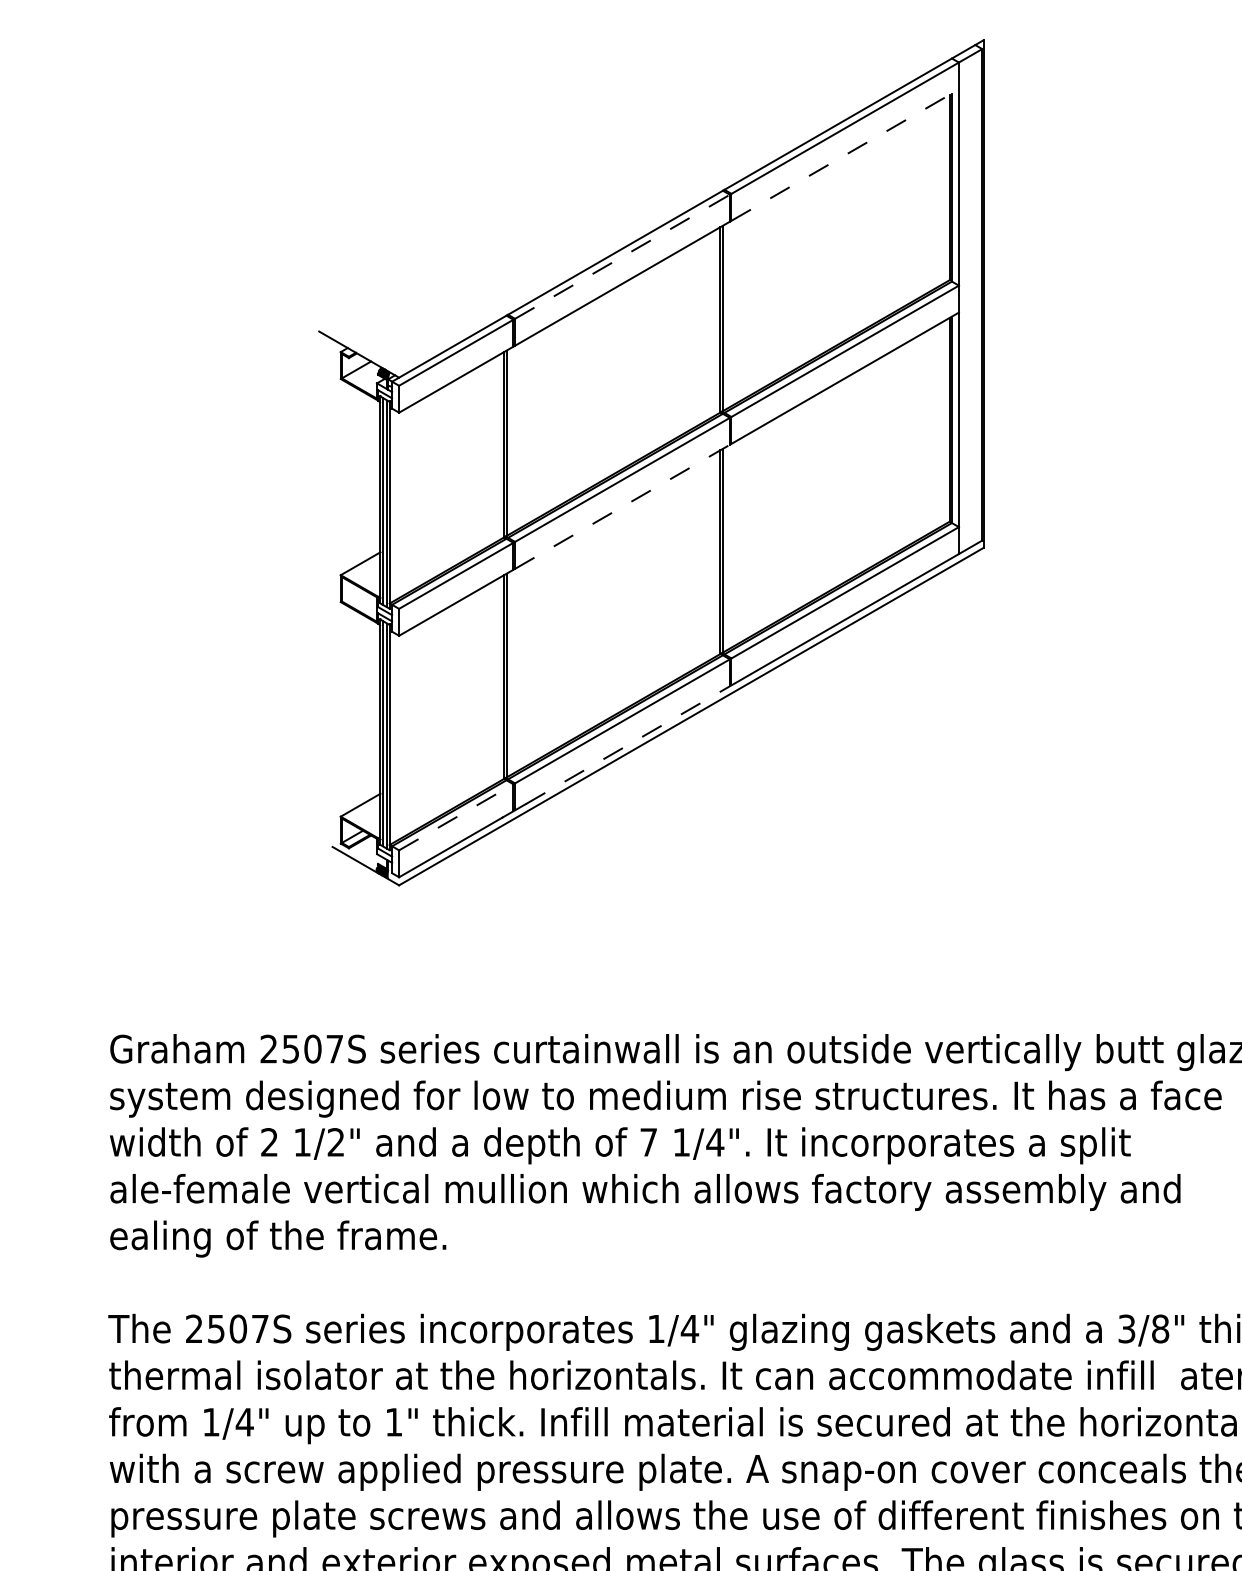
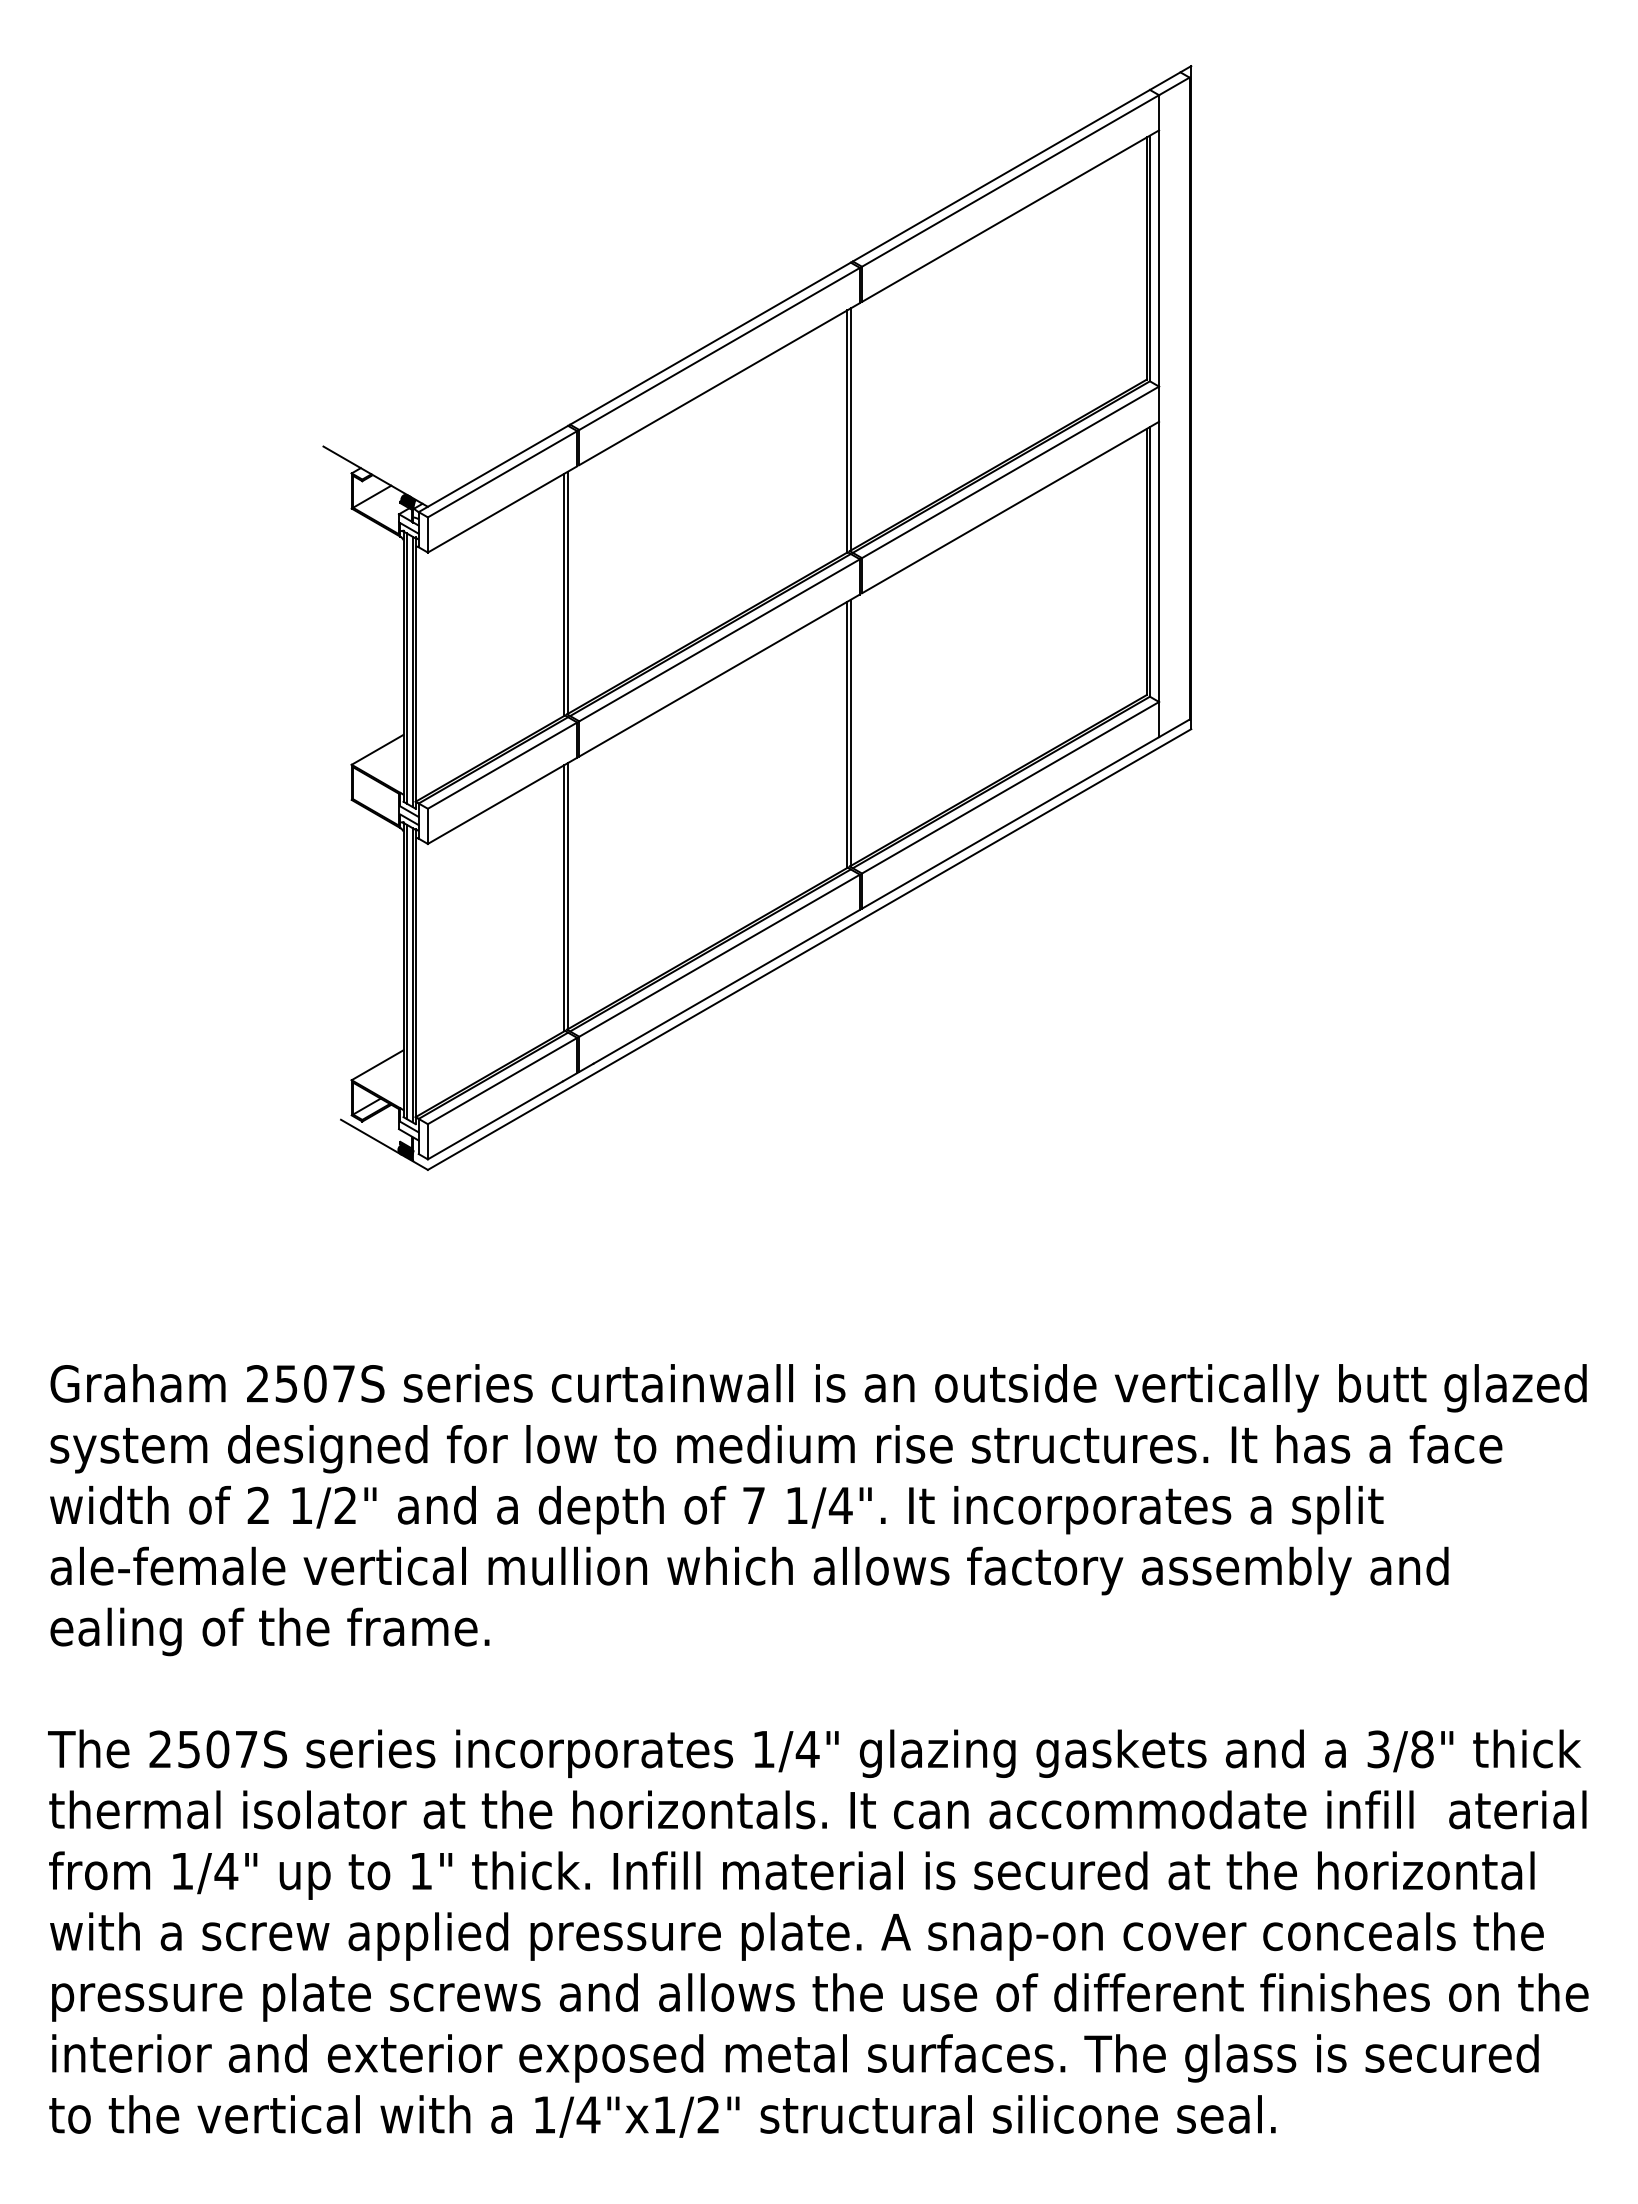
line: (845, 155) -> (1010, 216), dashed -> solid
line: (623, 256) -> (720, 348), dashed -> solid
line: (623, 506) -> (720, 675), dashed -> solid
line: (627, 744) -> (726, 986), dashed -> solid
line: (457, 816) -> (503, 1080), dashed -> solid

